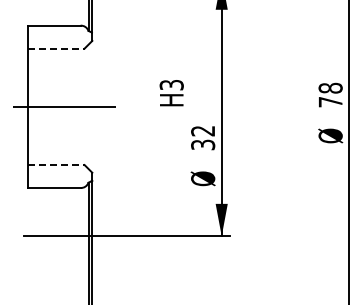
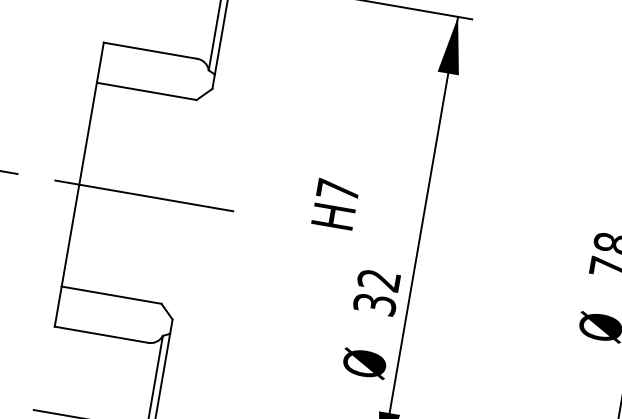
line: (56, 48) -> (147, 91), dashed -> solid
text: (171, 85) -> (337, 190), H3 -> H7
line: (56, 165) -> (112, 296), dashed -> solid

